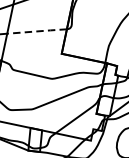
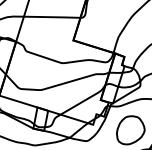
line: (37, 31) -> (52, 17), dashed -> solid

